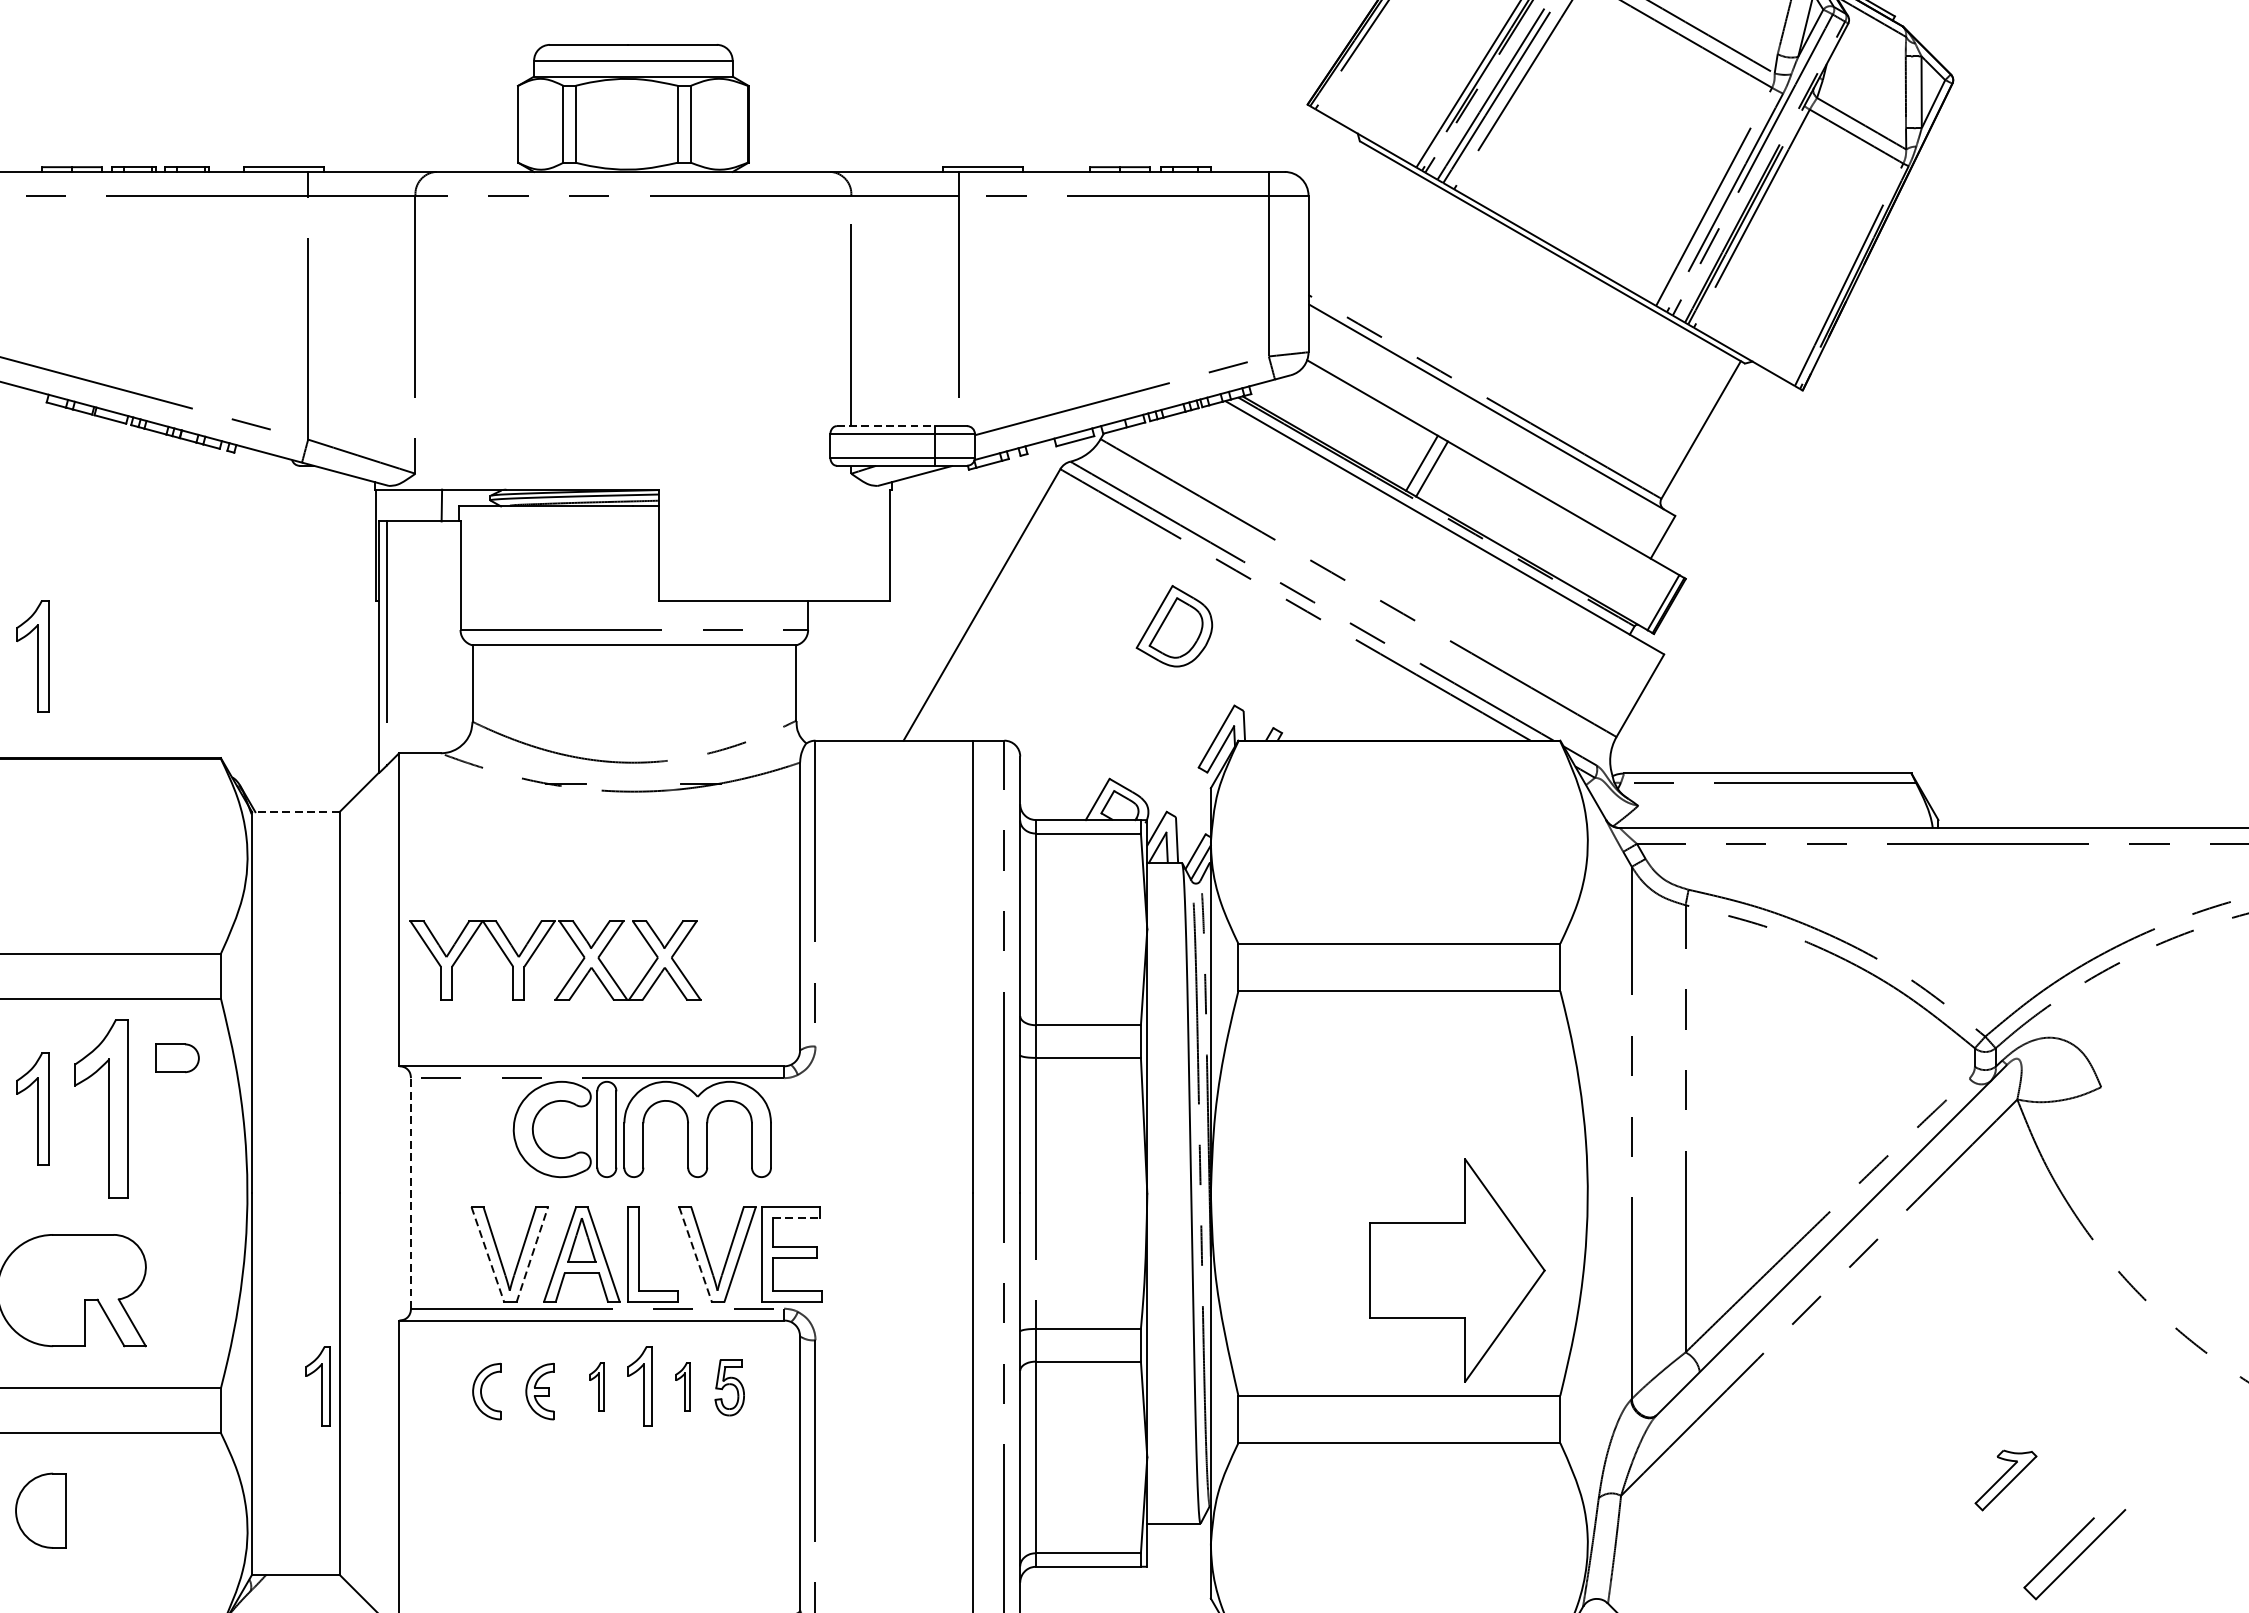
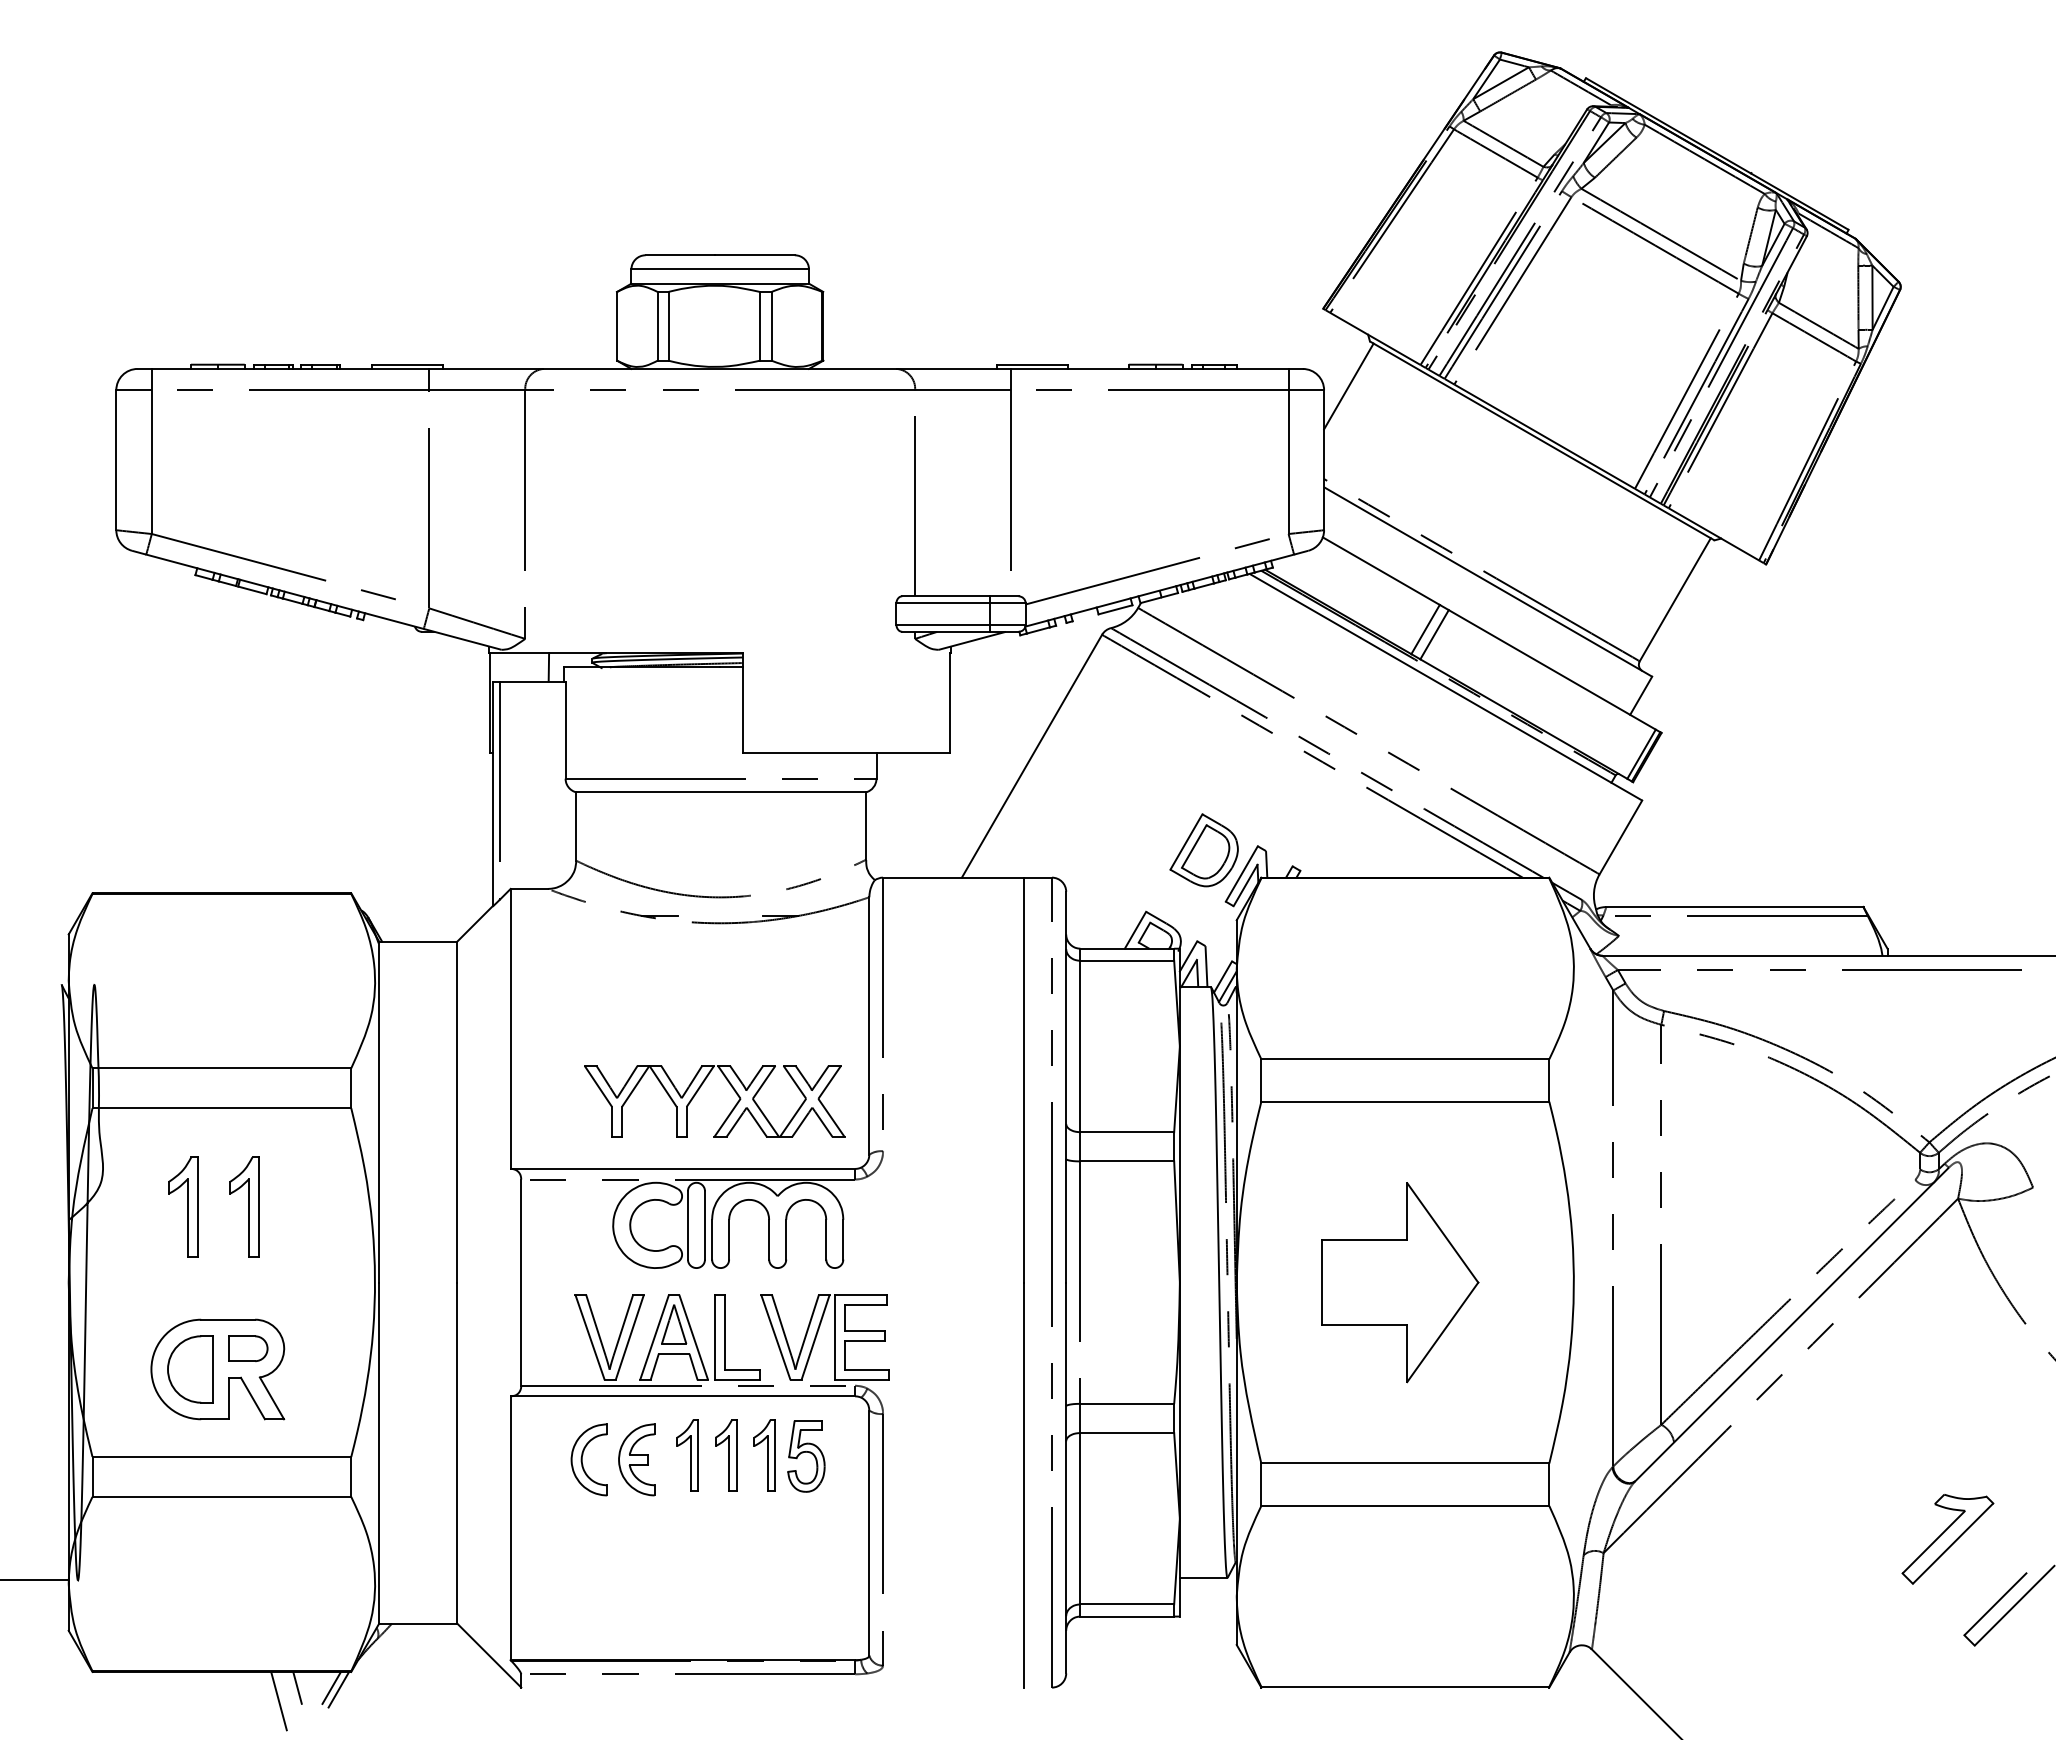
line: (1335, 191) -> (1348, 386), added
line: (886, 426) -> (946, 596), dashed -> solid
part: (1173, 626) -> (1203, 850), moved
part: (33, 655) -> (183, 801), removed
line: (294, 812) -> (417, 941), dashed -> solid
part: (537, 949) -> (698, 1091), moved
part: (177, 1058) -> (248, 1348), moved
part: (101, 1108) -> (244, 1206), size x0.62
line: (411, 1193) -> (521, 1282), dashed -> solid
line: (795, 1217) -> (865, 1304), dashed -> solid
line: (533, 1253) -> (630, 1336), dashed -> solid
line: (488, 1254) -> (590, 1337), dashed -> solid
line: (695, 1254) -> (775, 1337), dashed -> solid
part: (1457, 1270) -> (1400, 1282), moved
part: (318, 1386) -> (438, 1455), removed
part: (596, 1386) -> (687, 1455), size x1.67
part: (682, 1386) -> (764, 1455), size x1.67
part: (729, 1387) -> (806, 1456), size x1.43
part: (486, 1391) -> (588, 1459), size x1.43
part: (539, 1391) -> (636, 1459), size x1.43
part: (2005, 1480) -> (1947, 1539), size x1.67
part: (41, 1510) -> (190, 1369), moved

